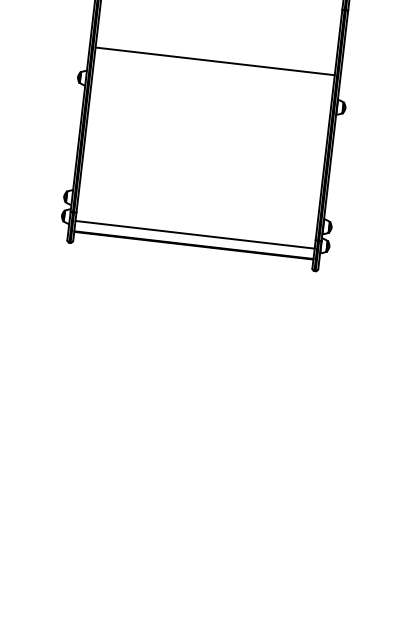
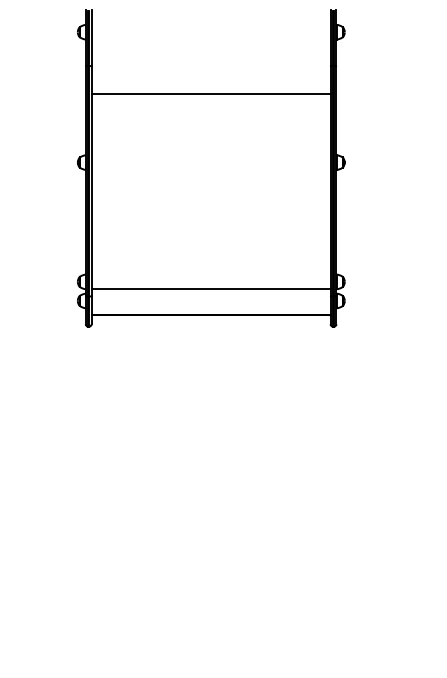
line: (214, 61) -> (210, 94), moved
line: (194, 234) -> (210, 288), moved

